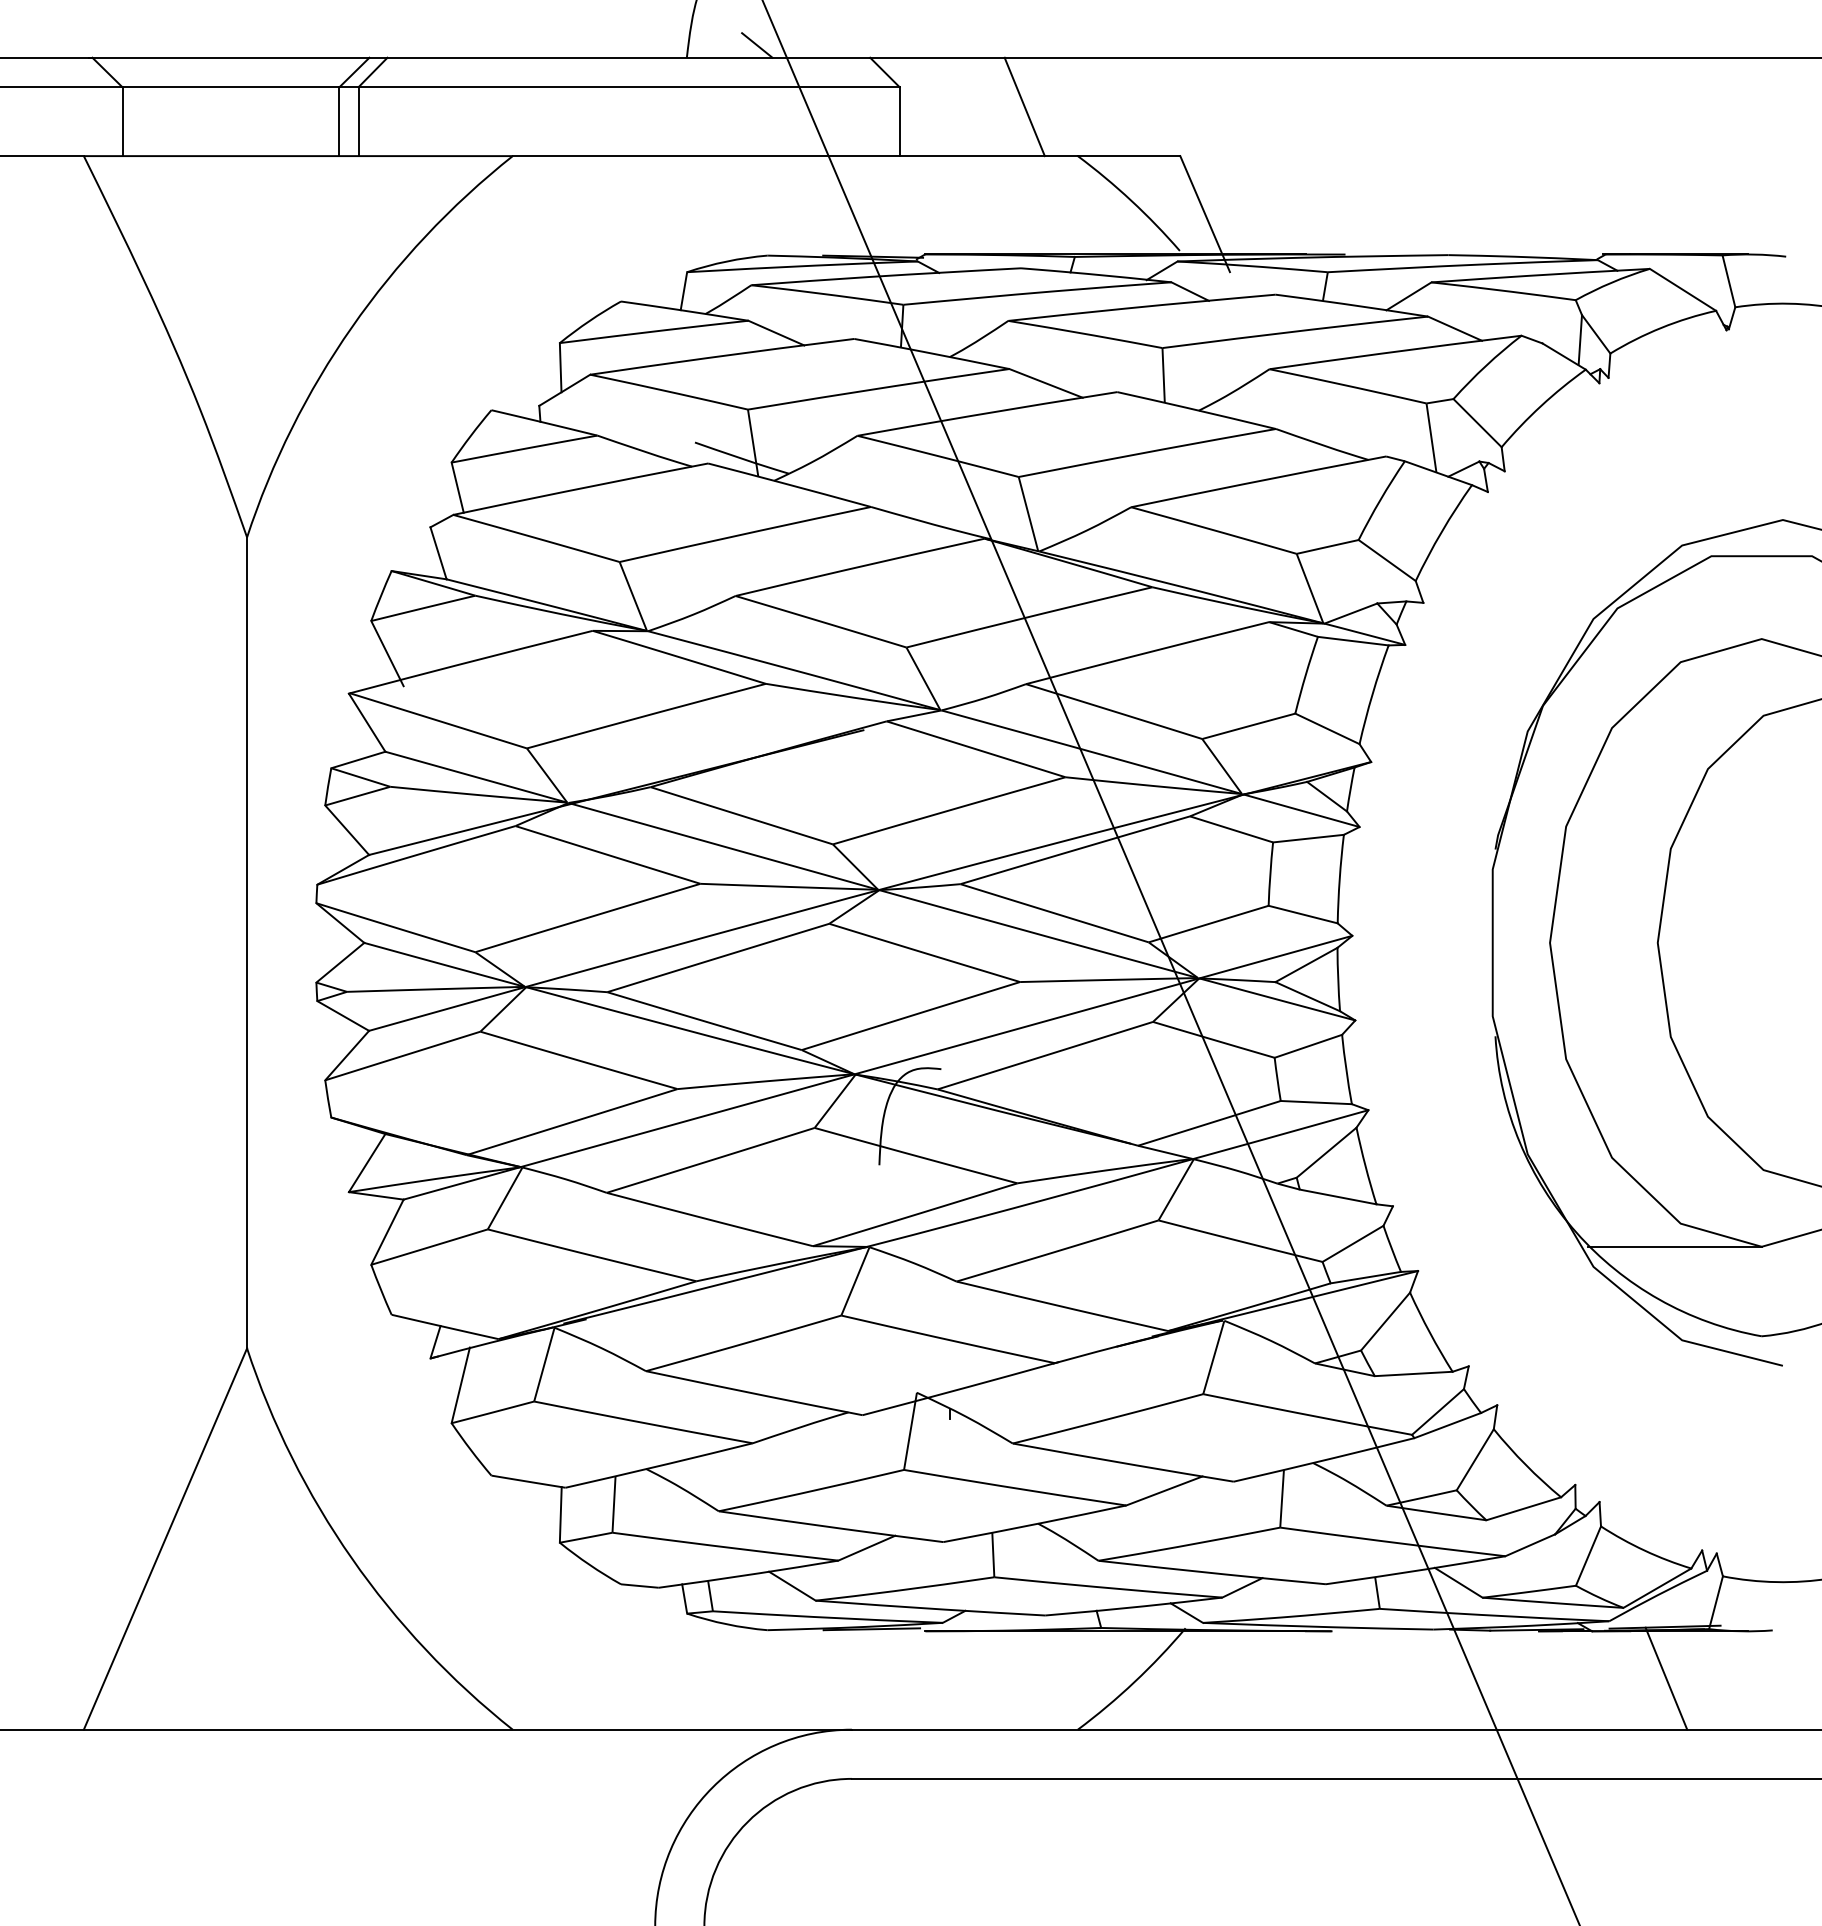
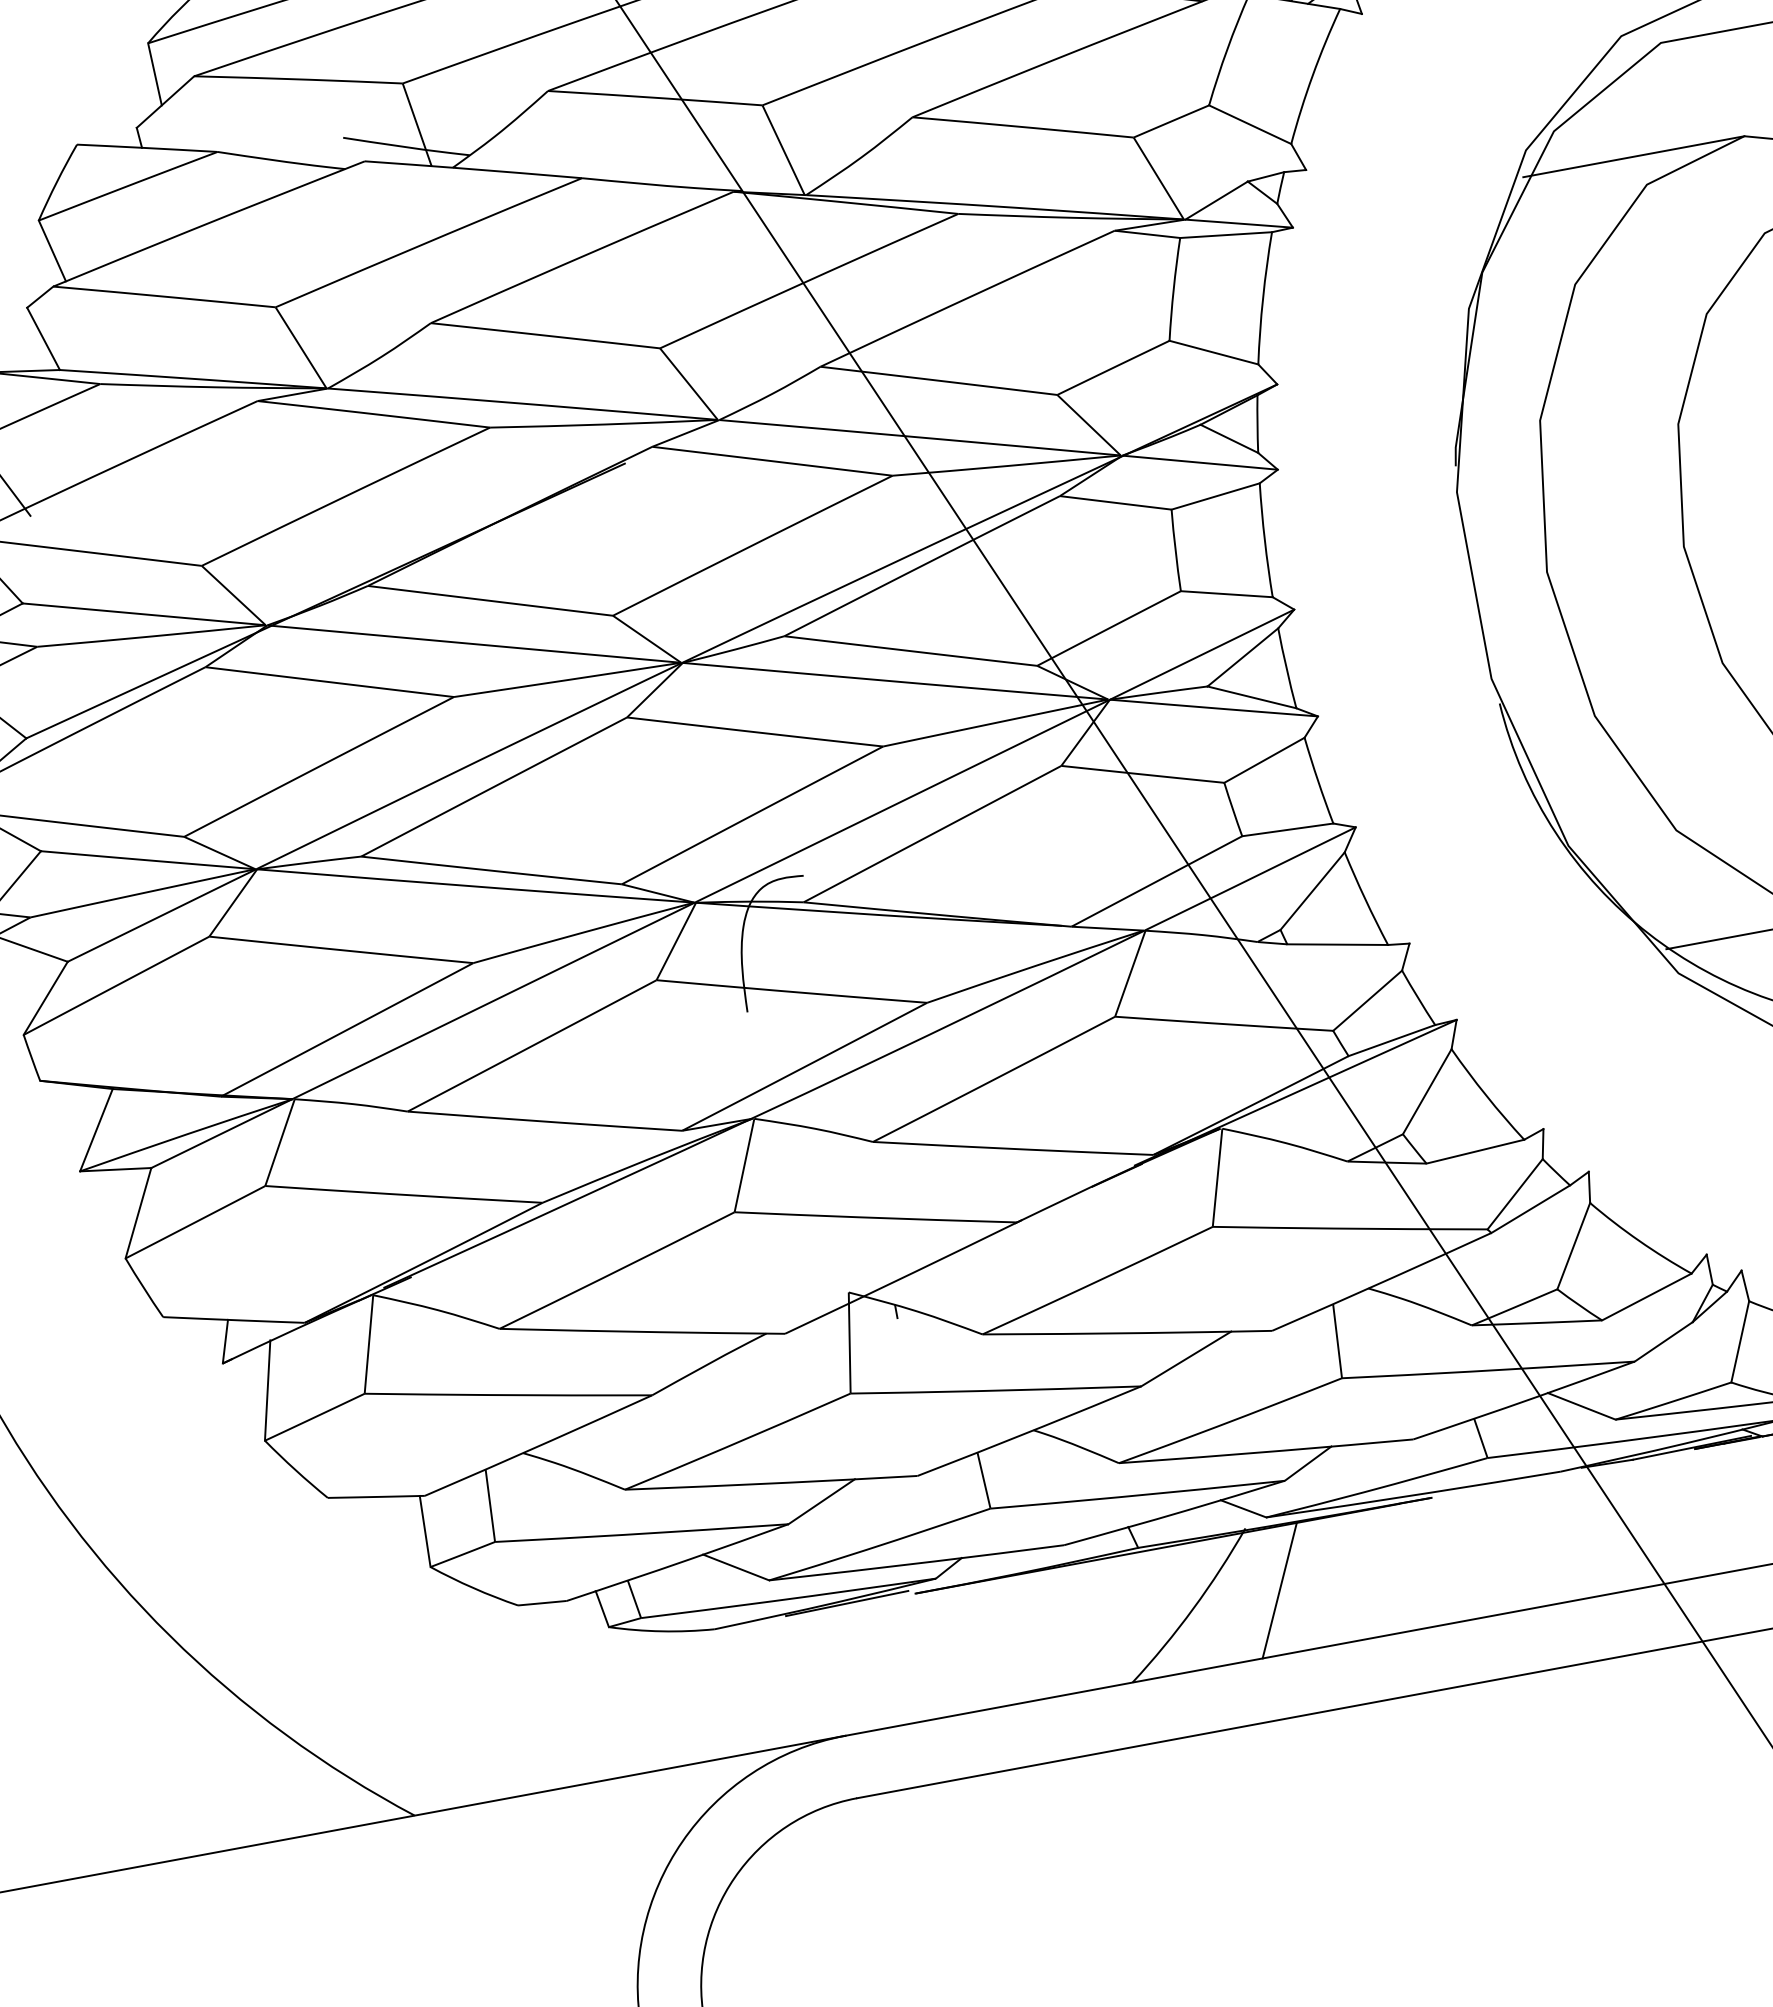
line: (1674, 639) -> (1633, 157), added
line: (1202, 1680) -> (1279, 1590), added

